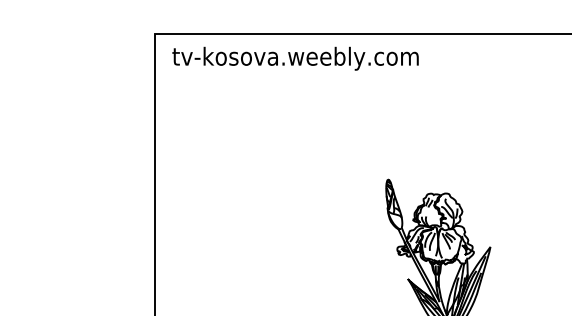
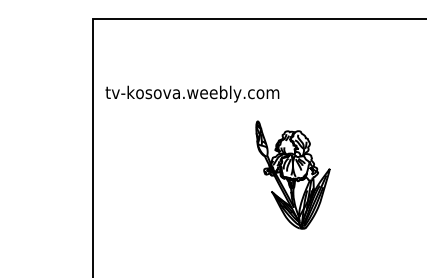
text: (295, 57) -> (192, 93), moved

